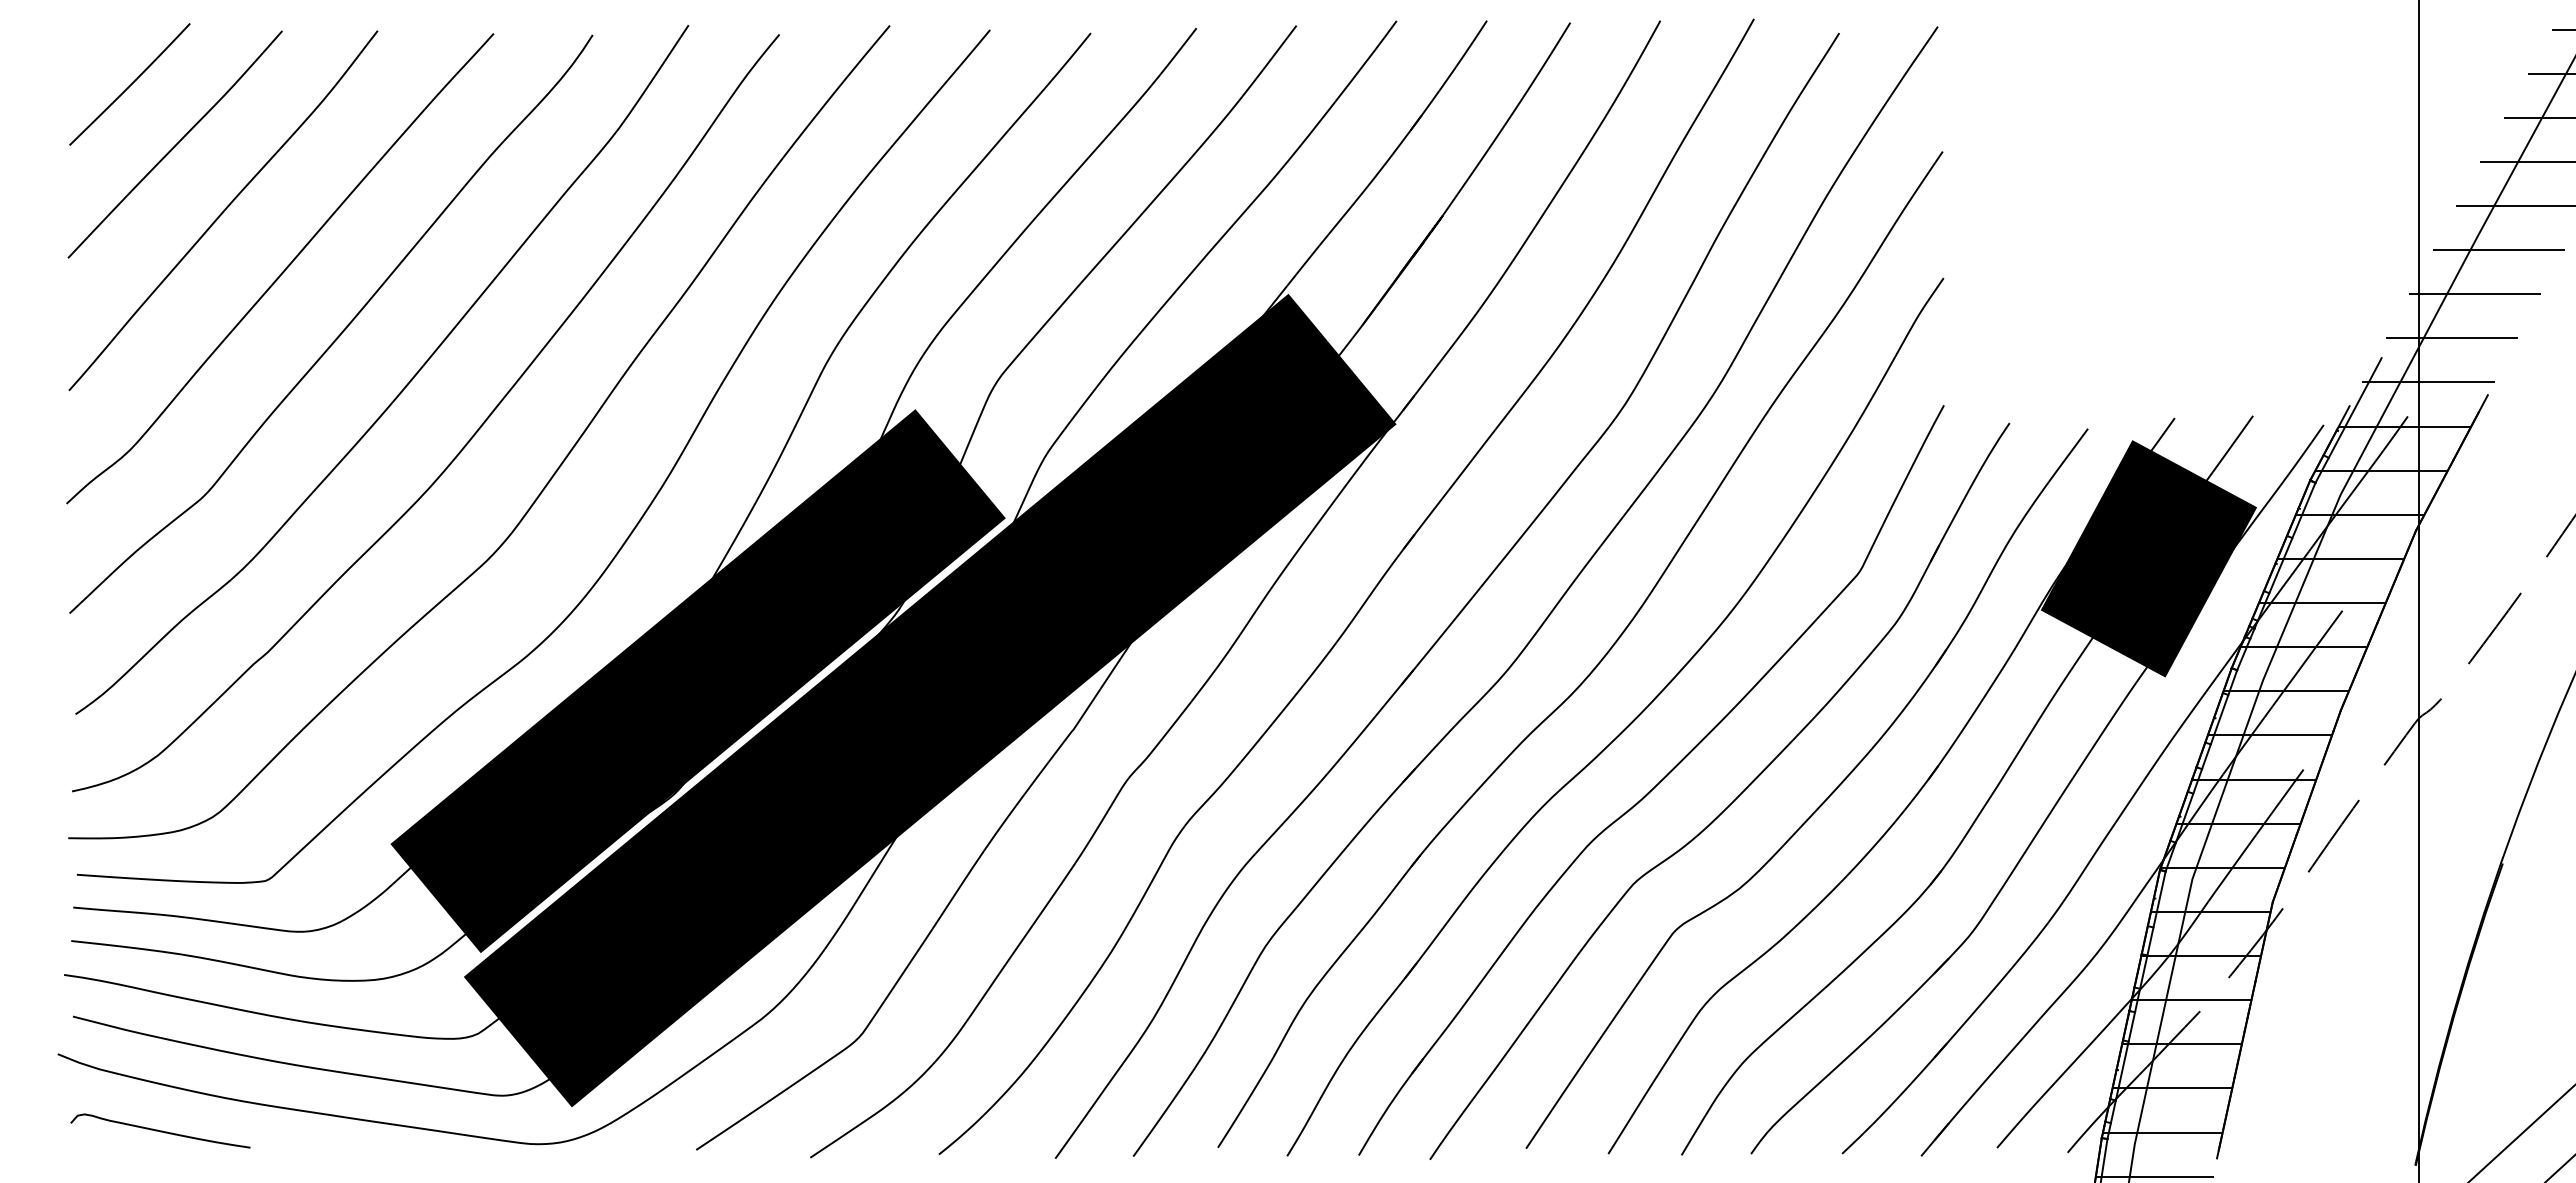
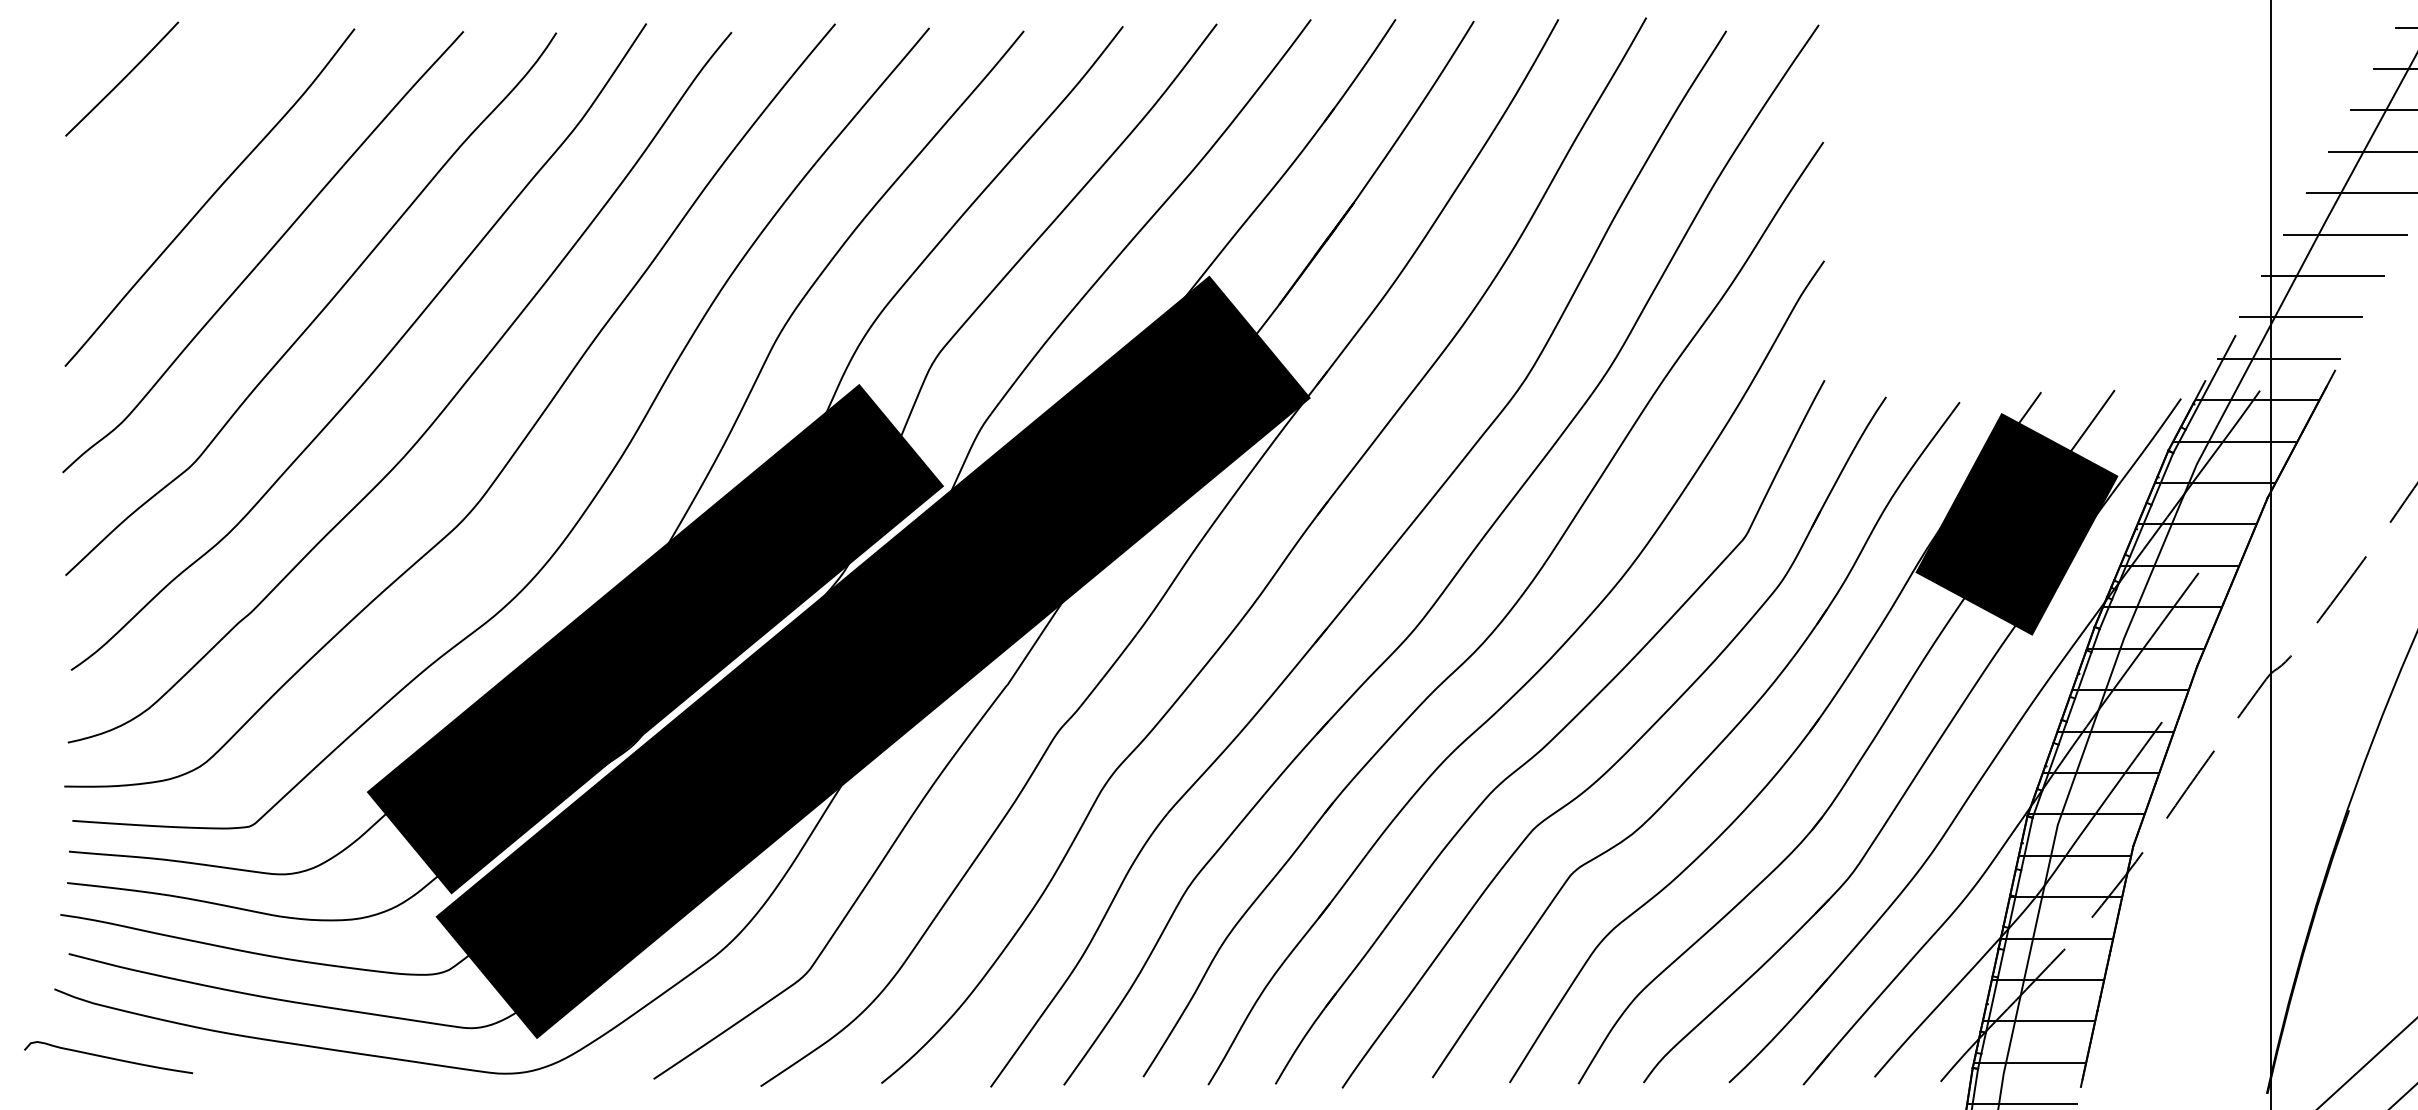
curve: (175, 144) -> (164, 135), removed
curve: (160, 1130) -> (108, 1057), moved

